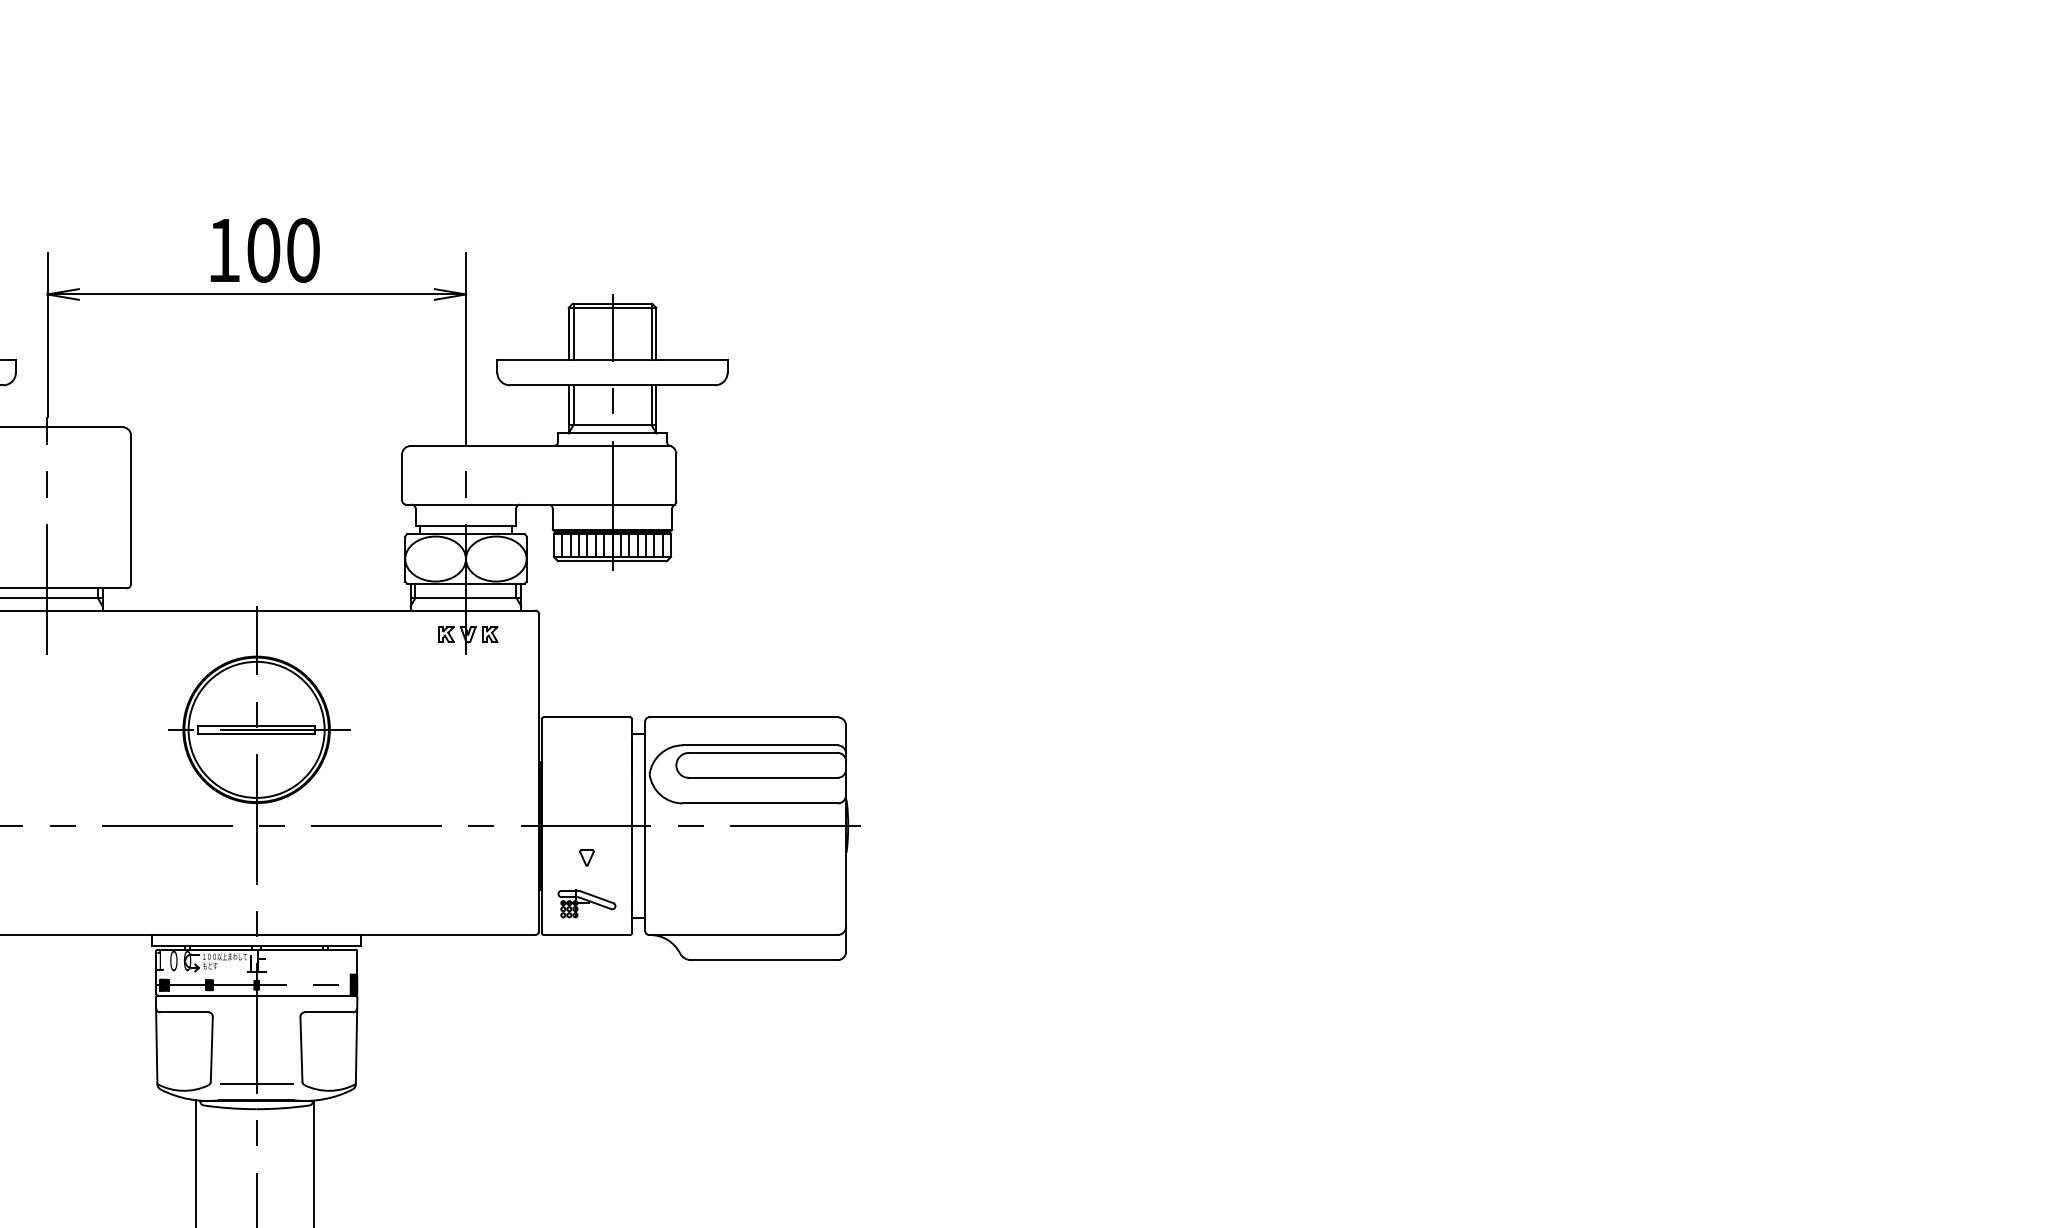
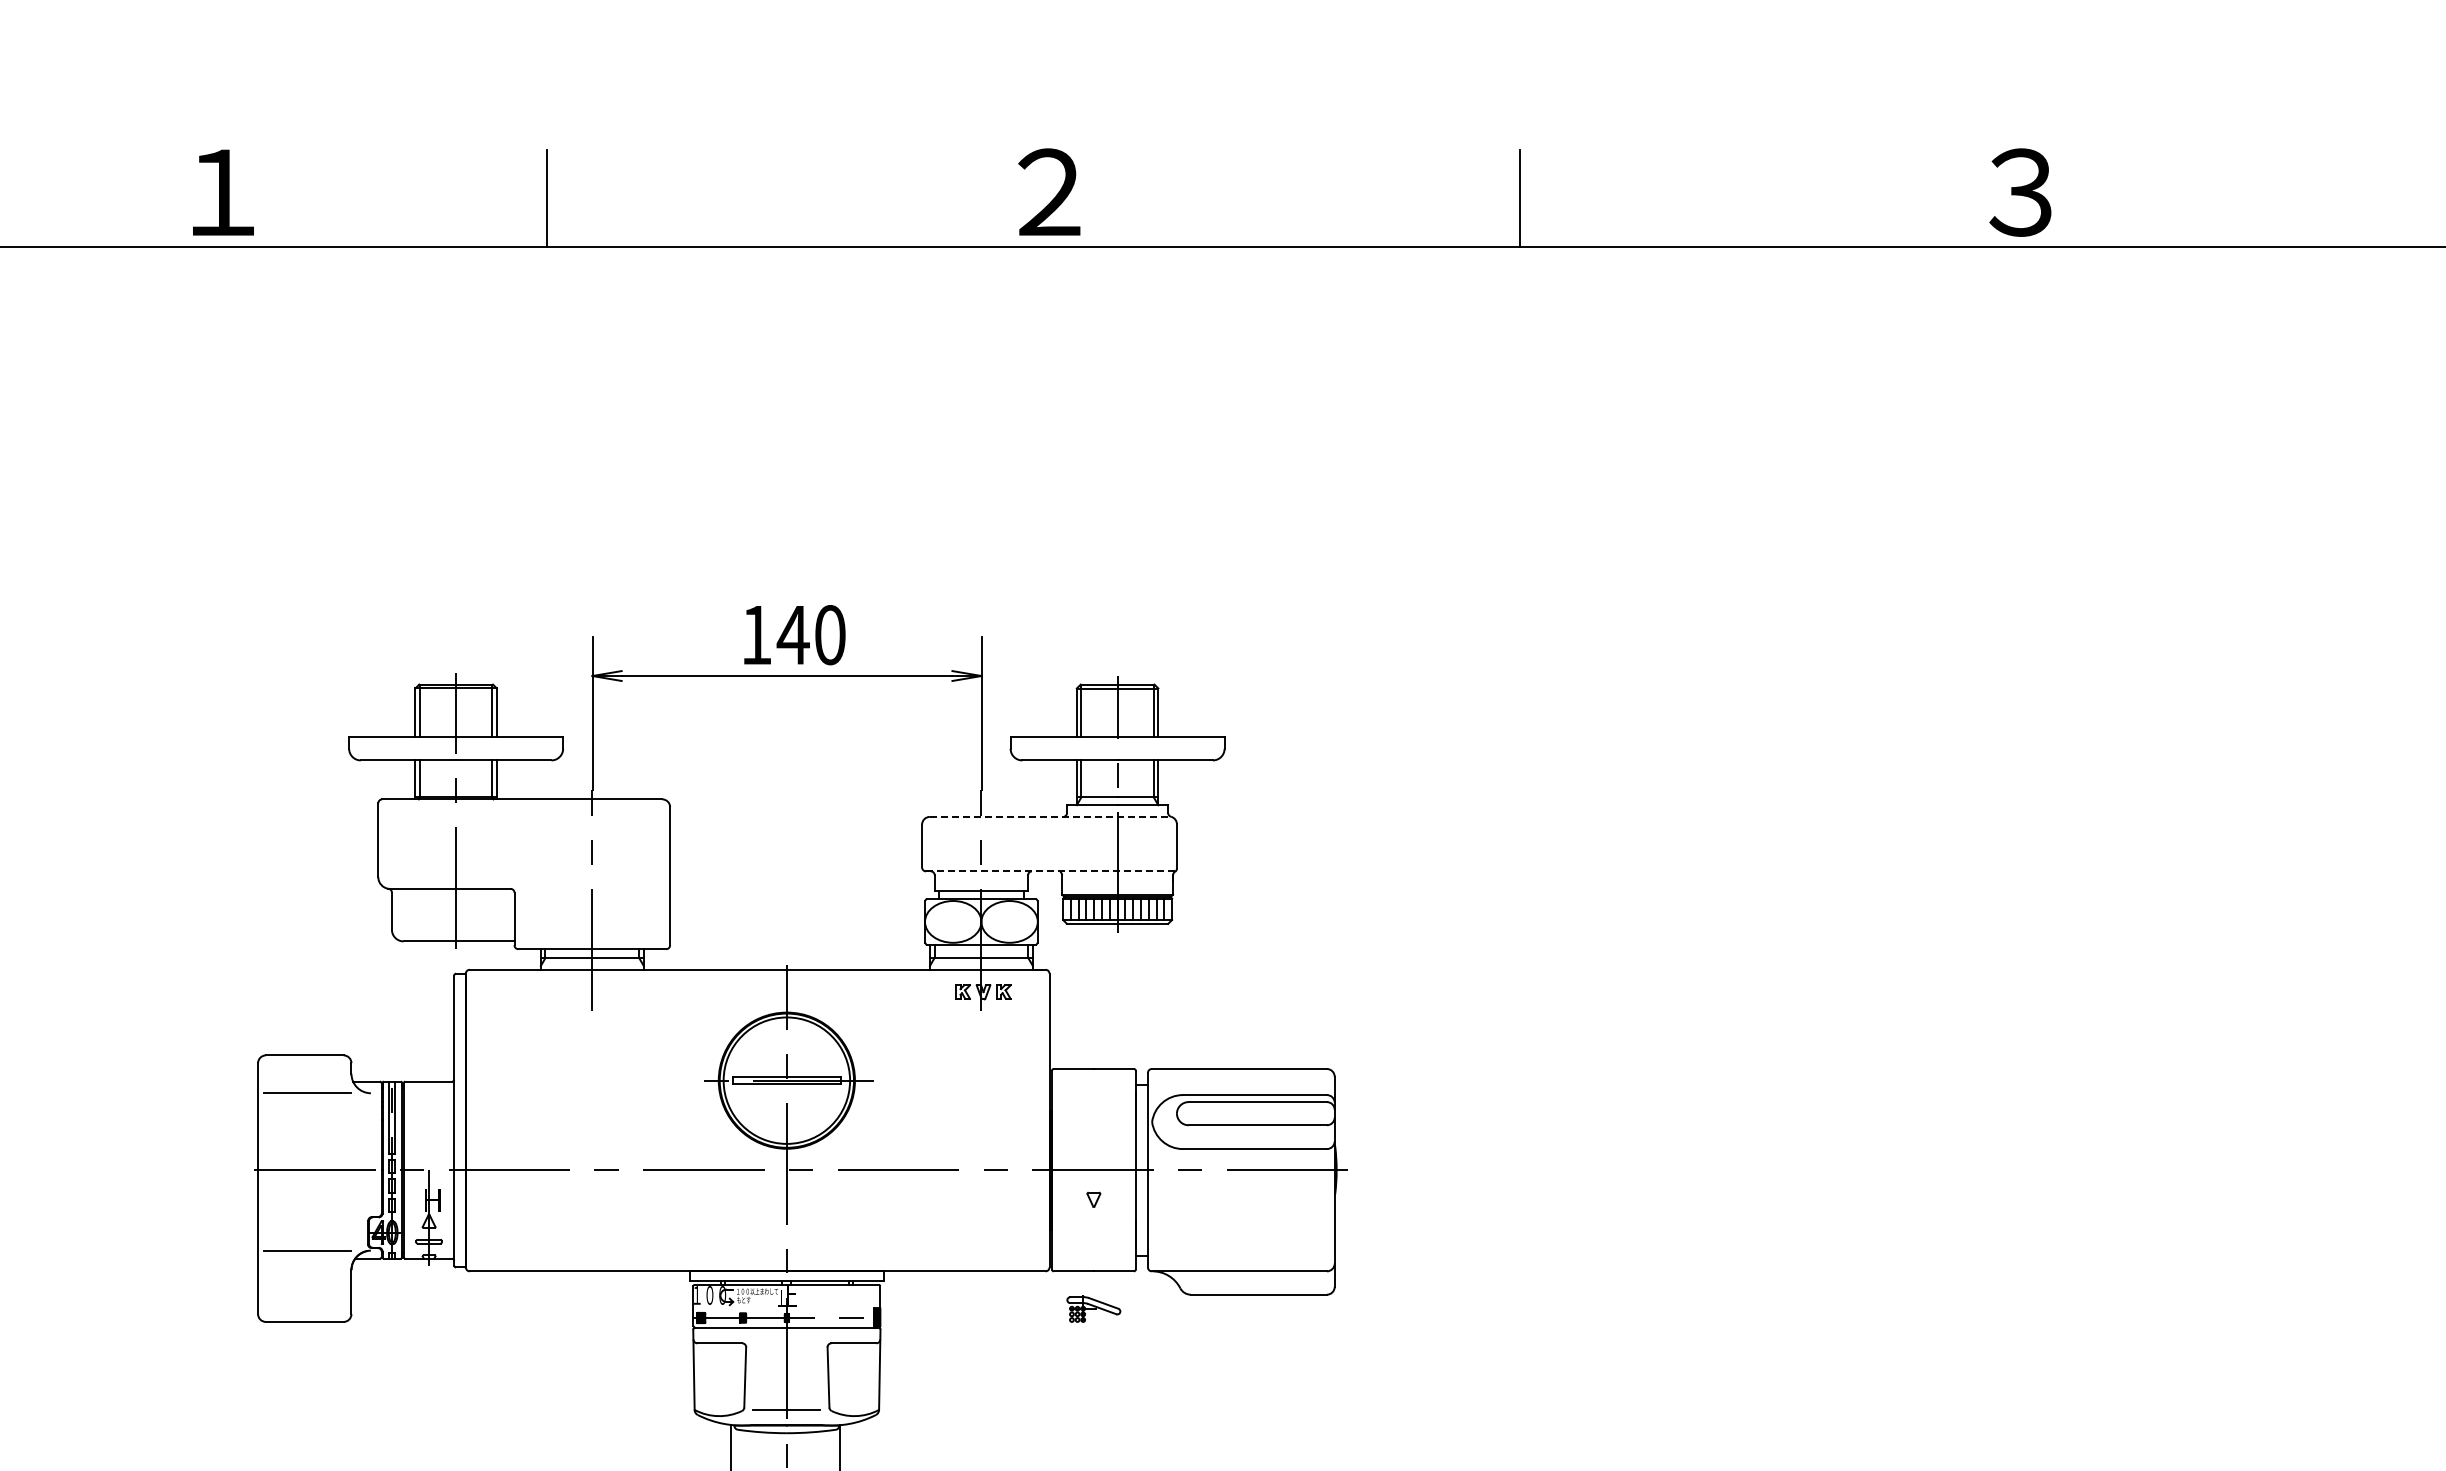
text: (262, 250) -> (792, 635), 100 -> 140
line: (540, 445) -> (1050, 816), solid -> dashed
line: (540, 504) -> (1050, 871), solid -> dashed
part: (586, 902) -> (1093, 1308), moved

